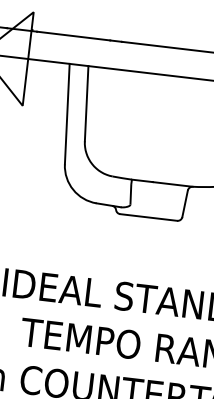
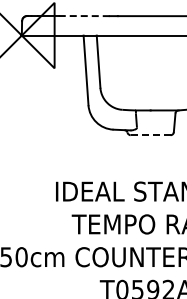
line: (74, 36) -> (84, 16), solid -> dashed
line: (148, 217) -> (150, 135), solid -> dashed

